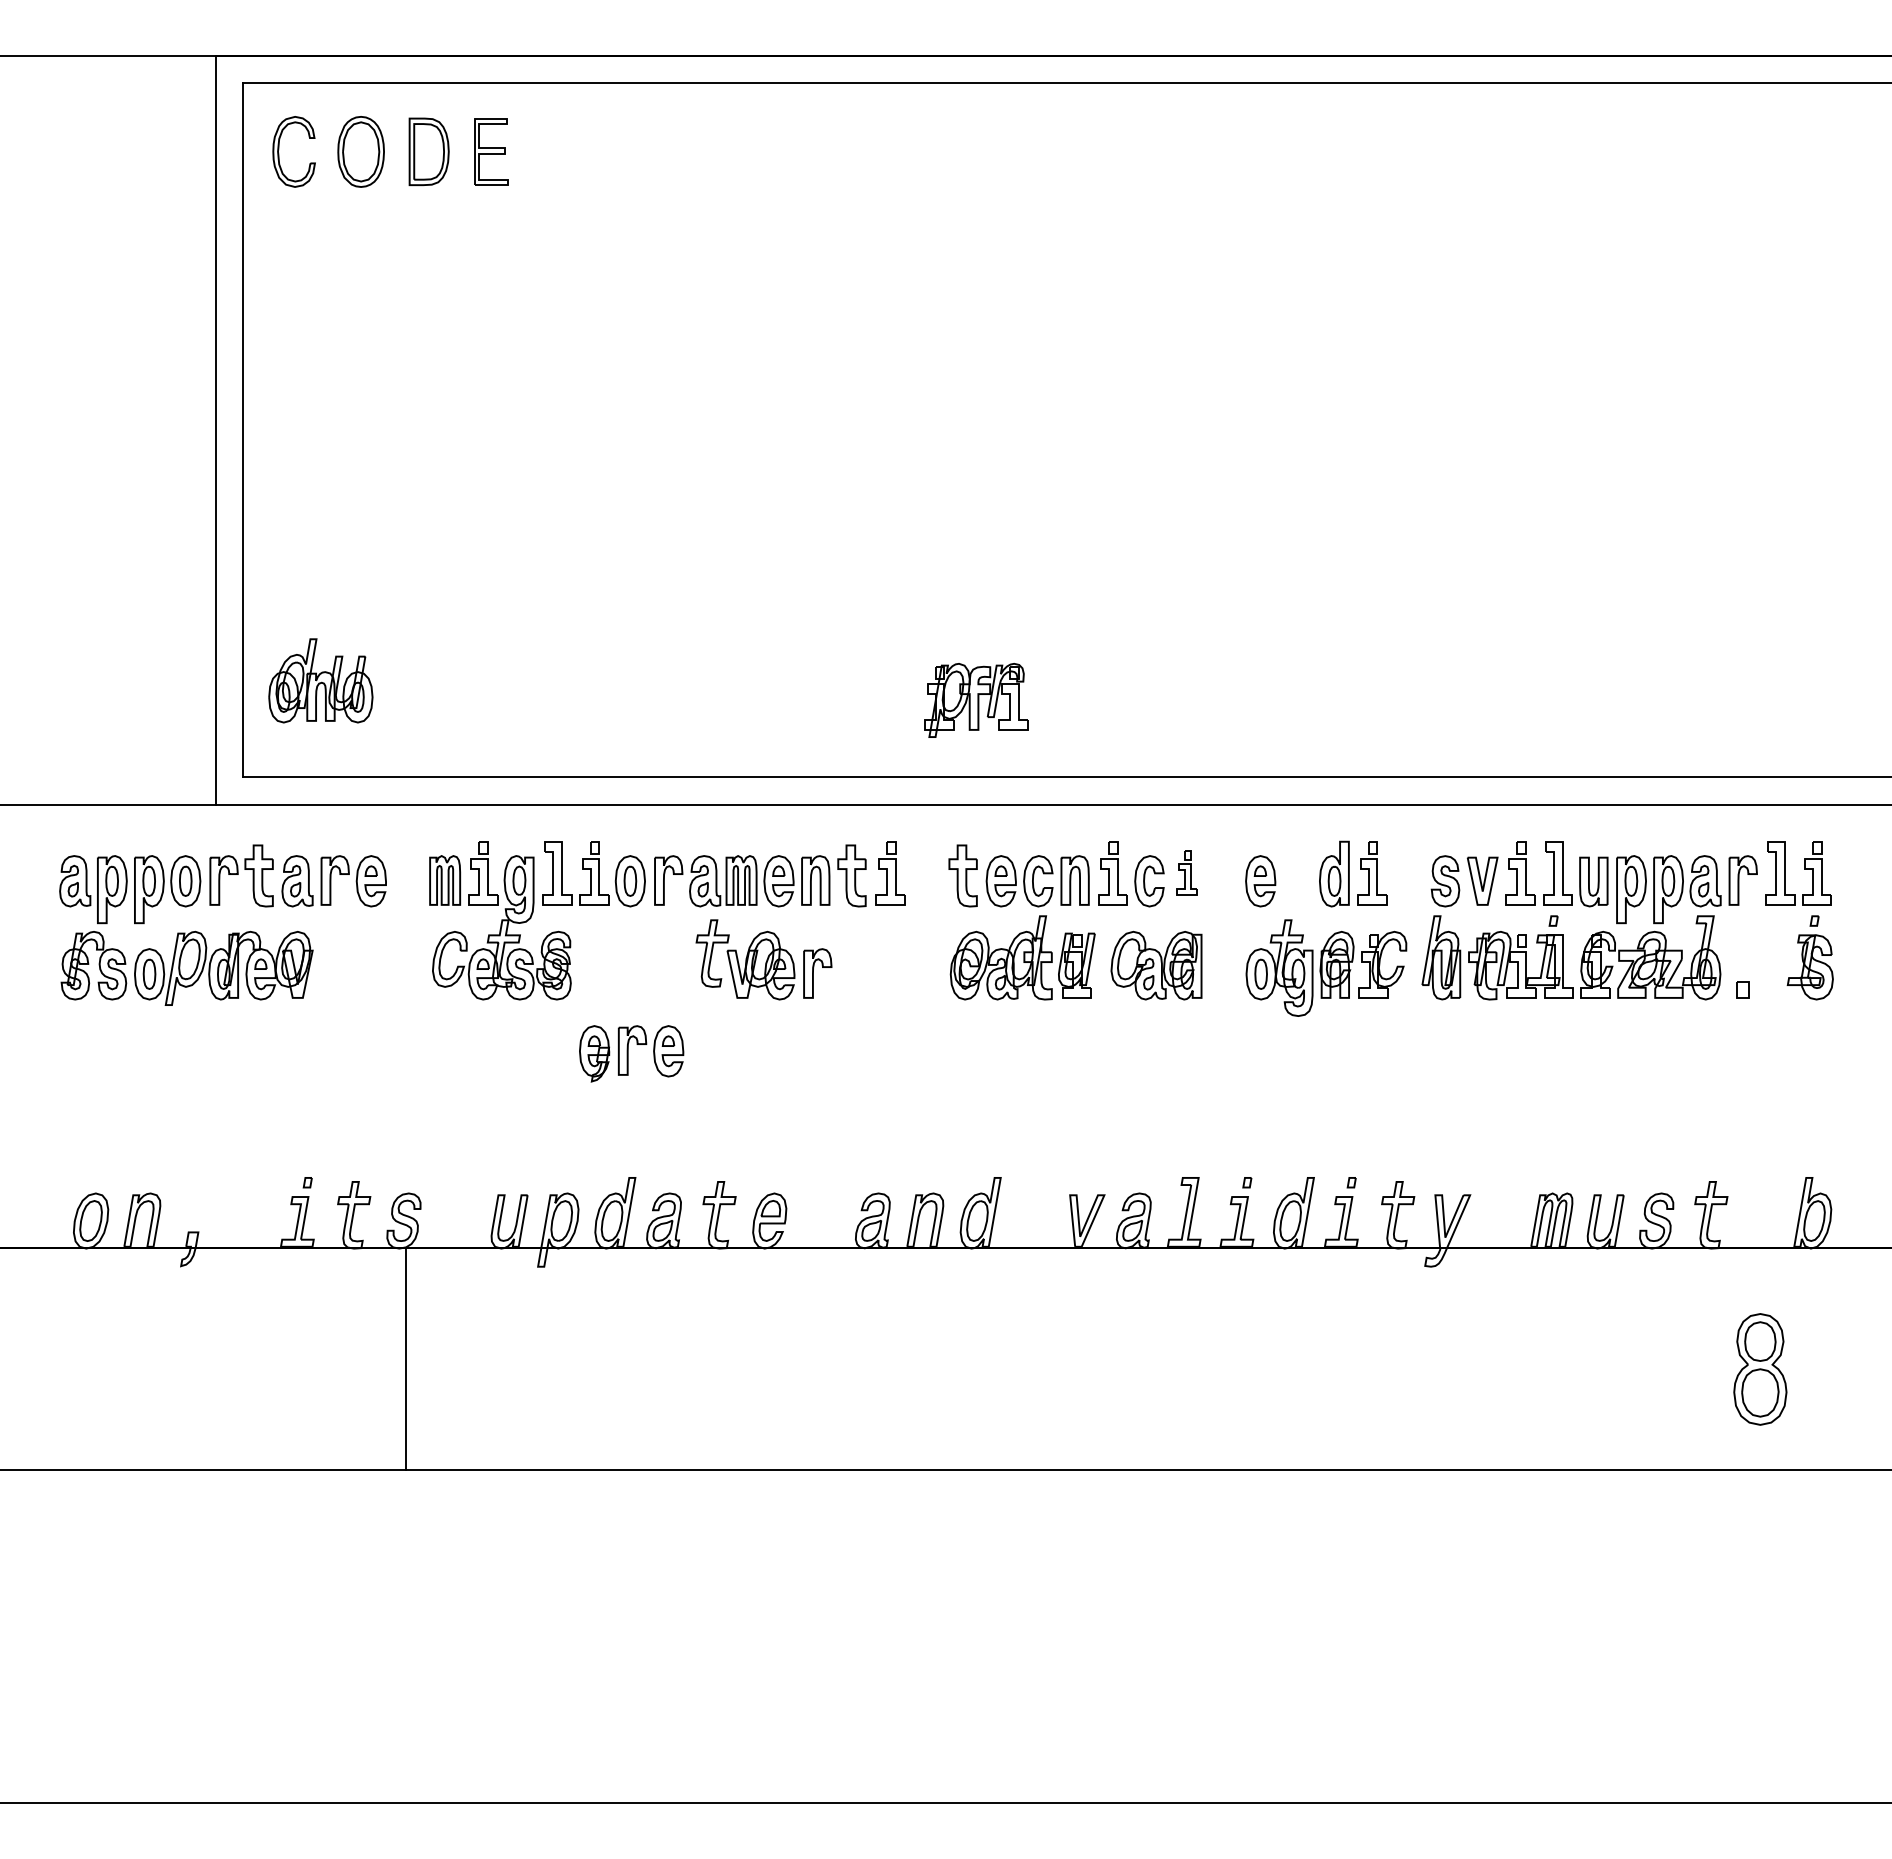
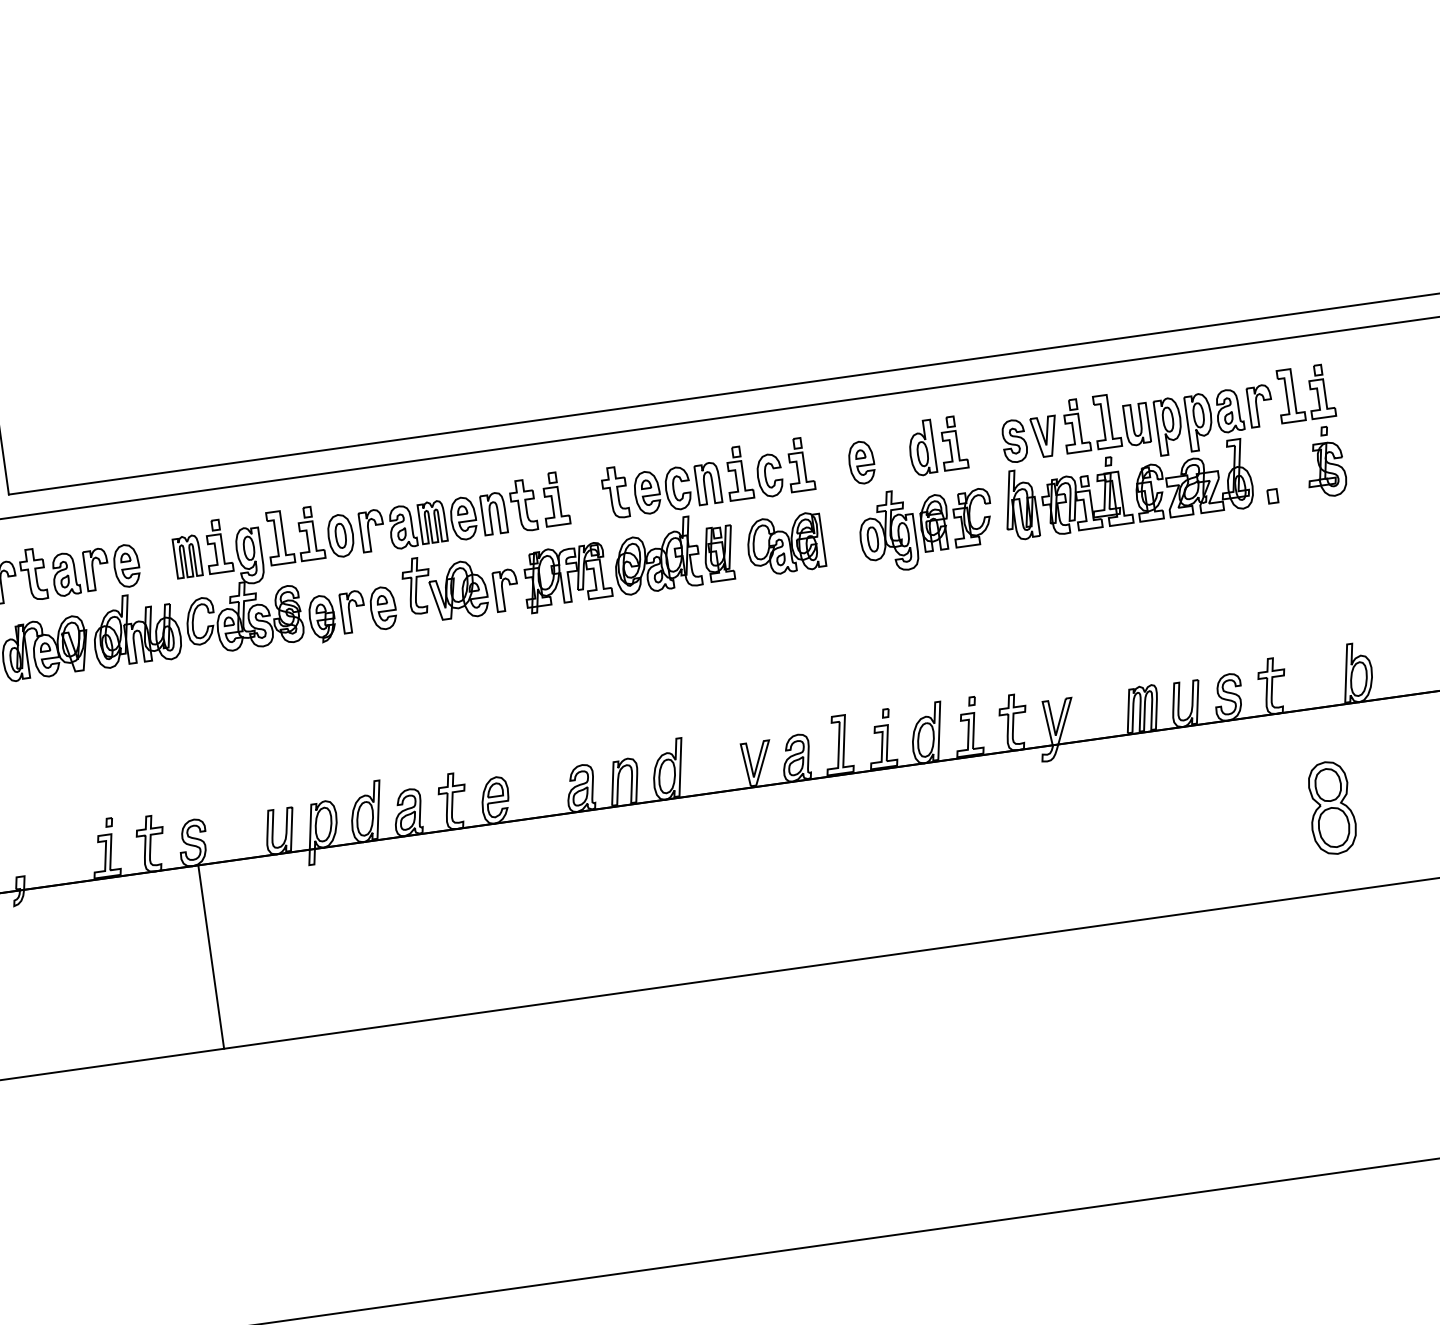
part: (320, 680) -> (135, 628), moved
part: (976, 700) -> (566, 577), moved
part: (1187, 873) -> (800, 464), size x1.43
part: (631, 1053) -> (352, 614), moved

